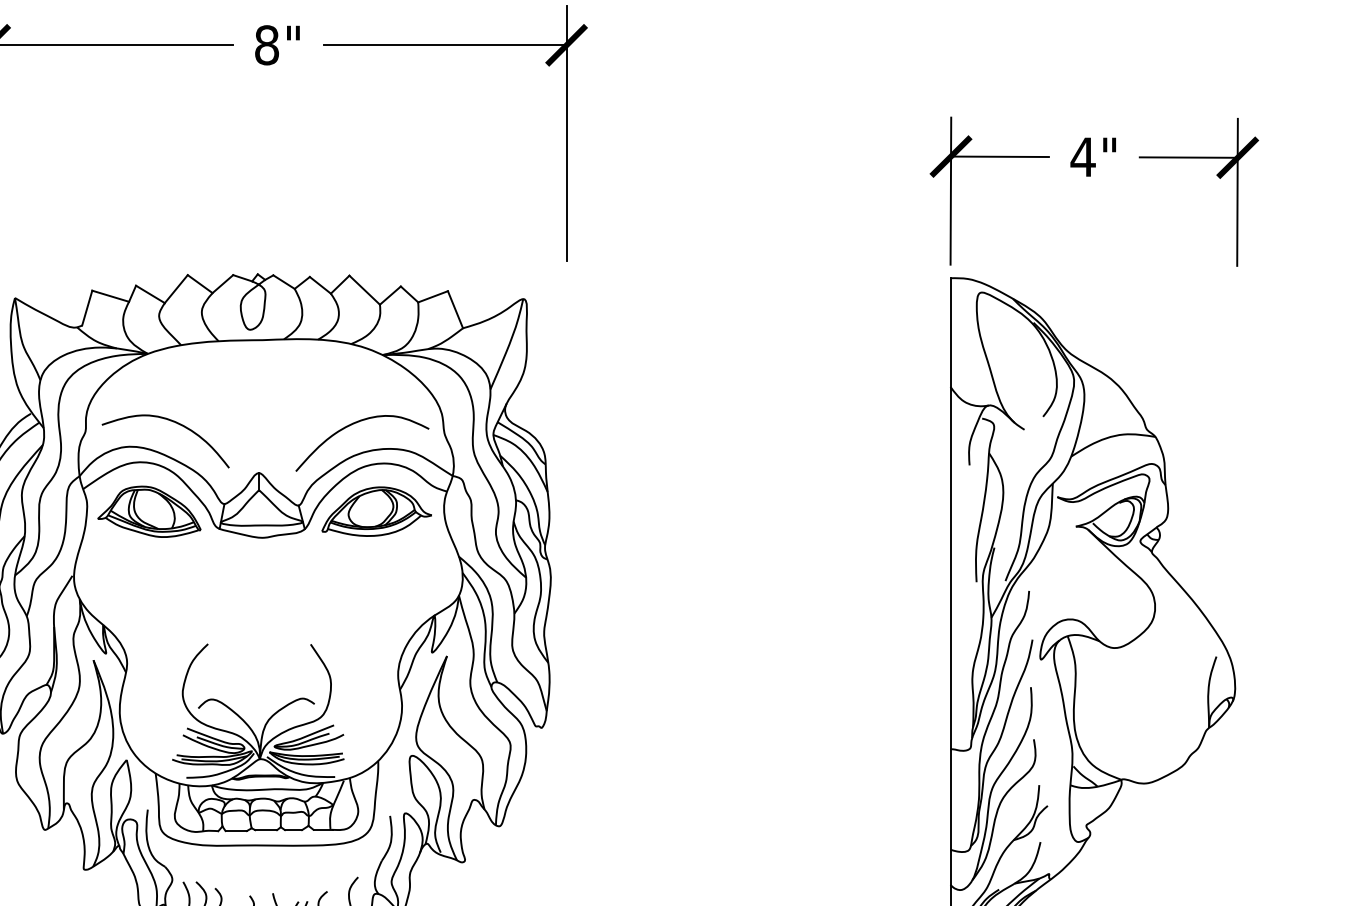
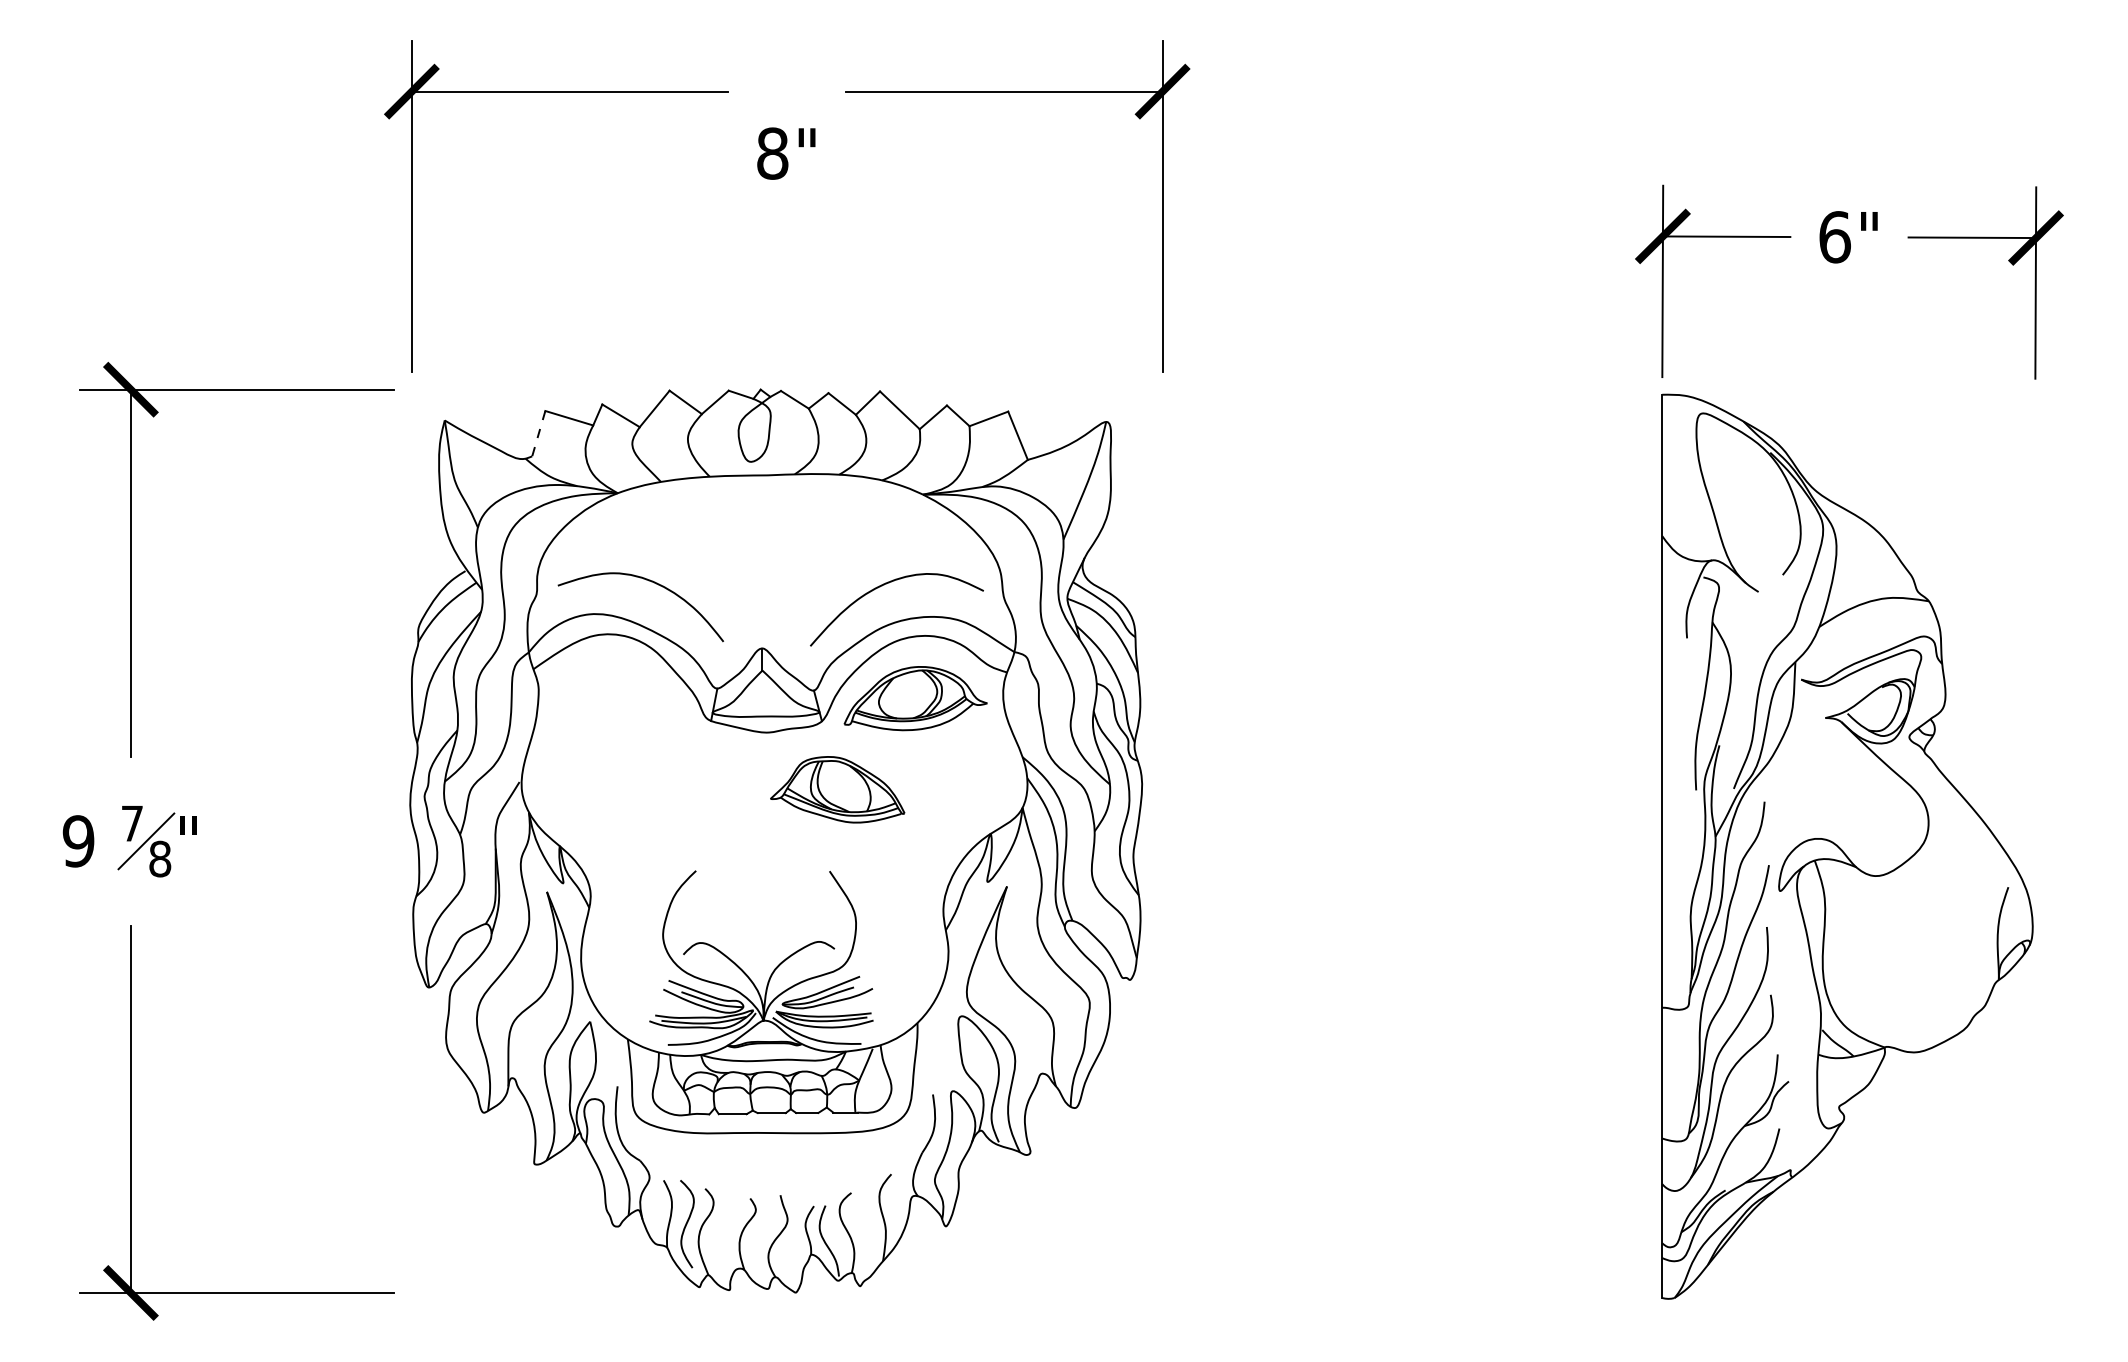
text: (277, 45) -> (786, 153), moved
text: (1082, 157) -> (1834, 237), 4" -> 6"
line: (87, 307) -> (538, 433), solid -> dashed
part: (149, 511) -> (837, 789), moved

